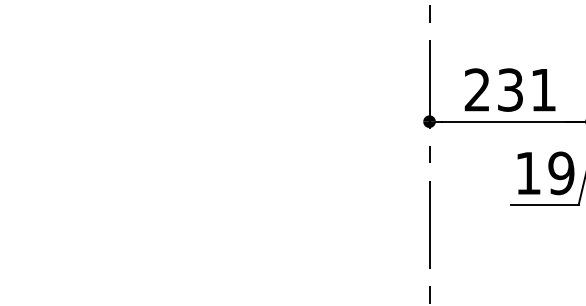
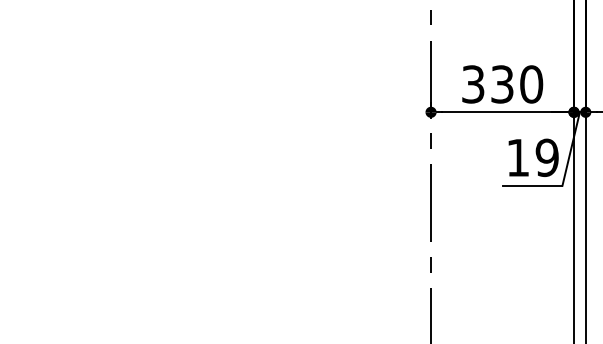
text: (510, 90) -> (502, 84), 231 -> 330

